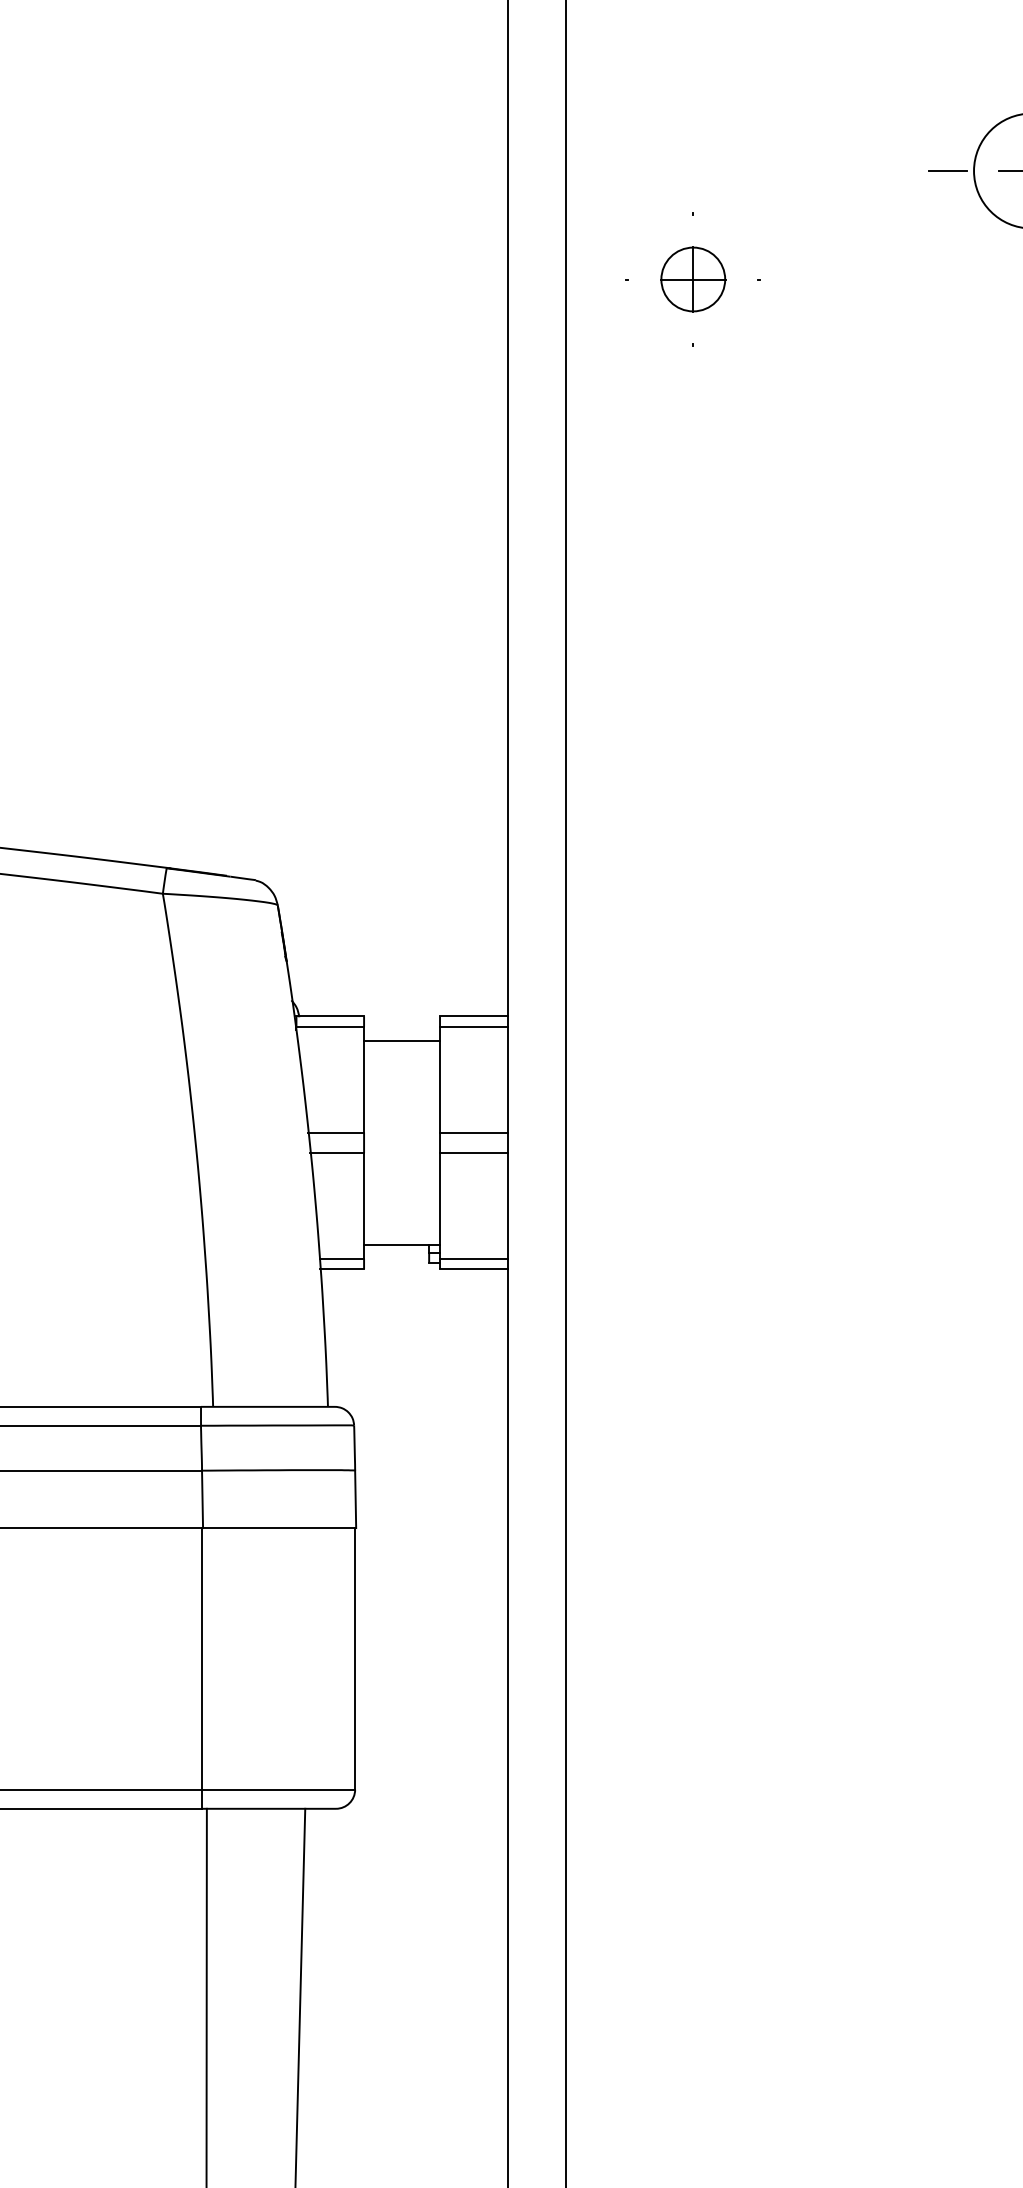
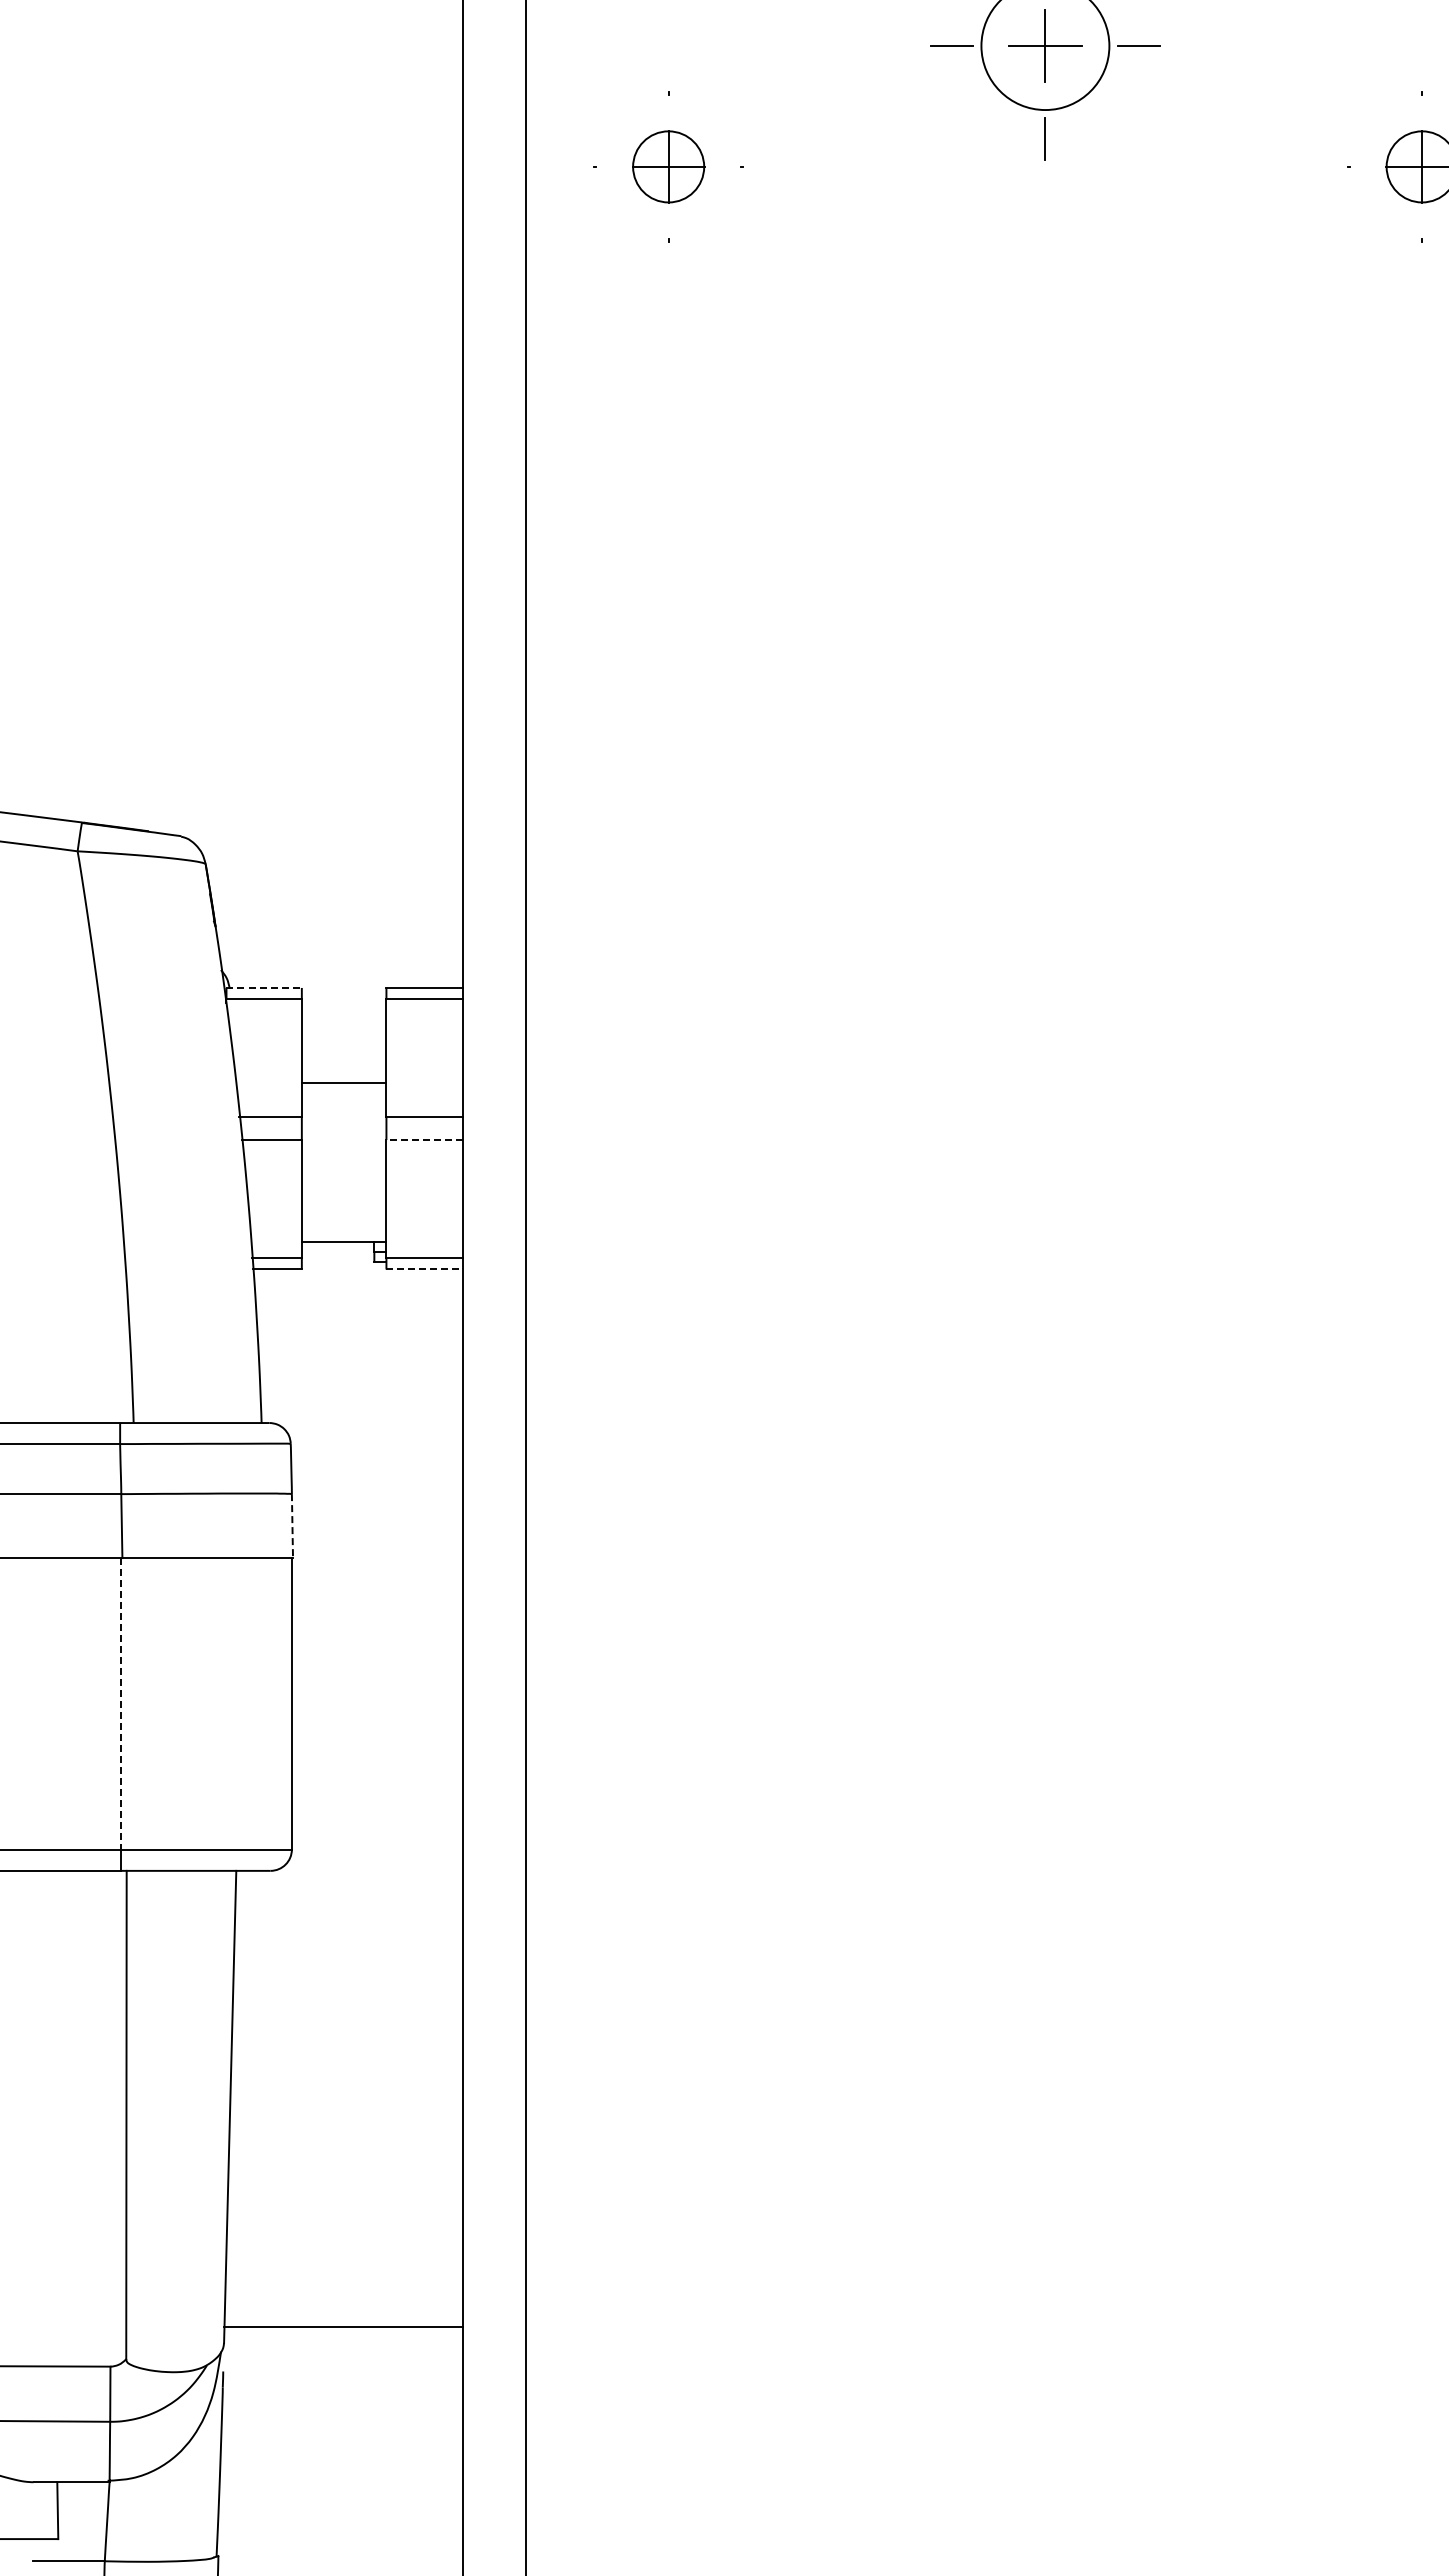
line: (330, 1015) -> (264, 987), solid -> dashed
line: (401, 1040) -> (343, 1082), moved
line: (473, 1153) -> (423, 1140), solid -> dashed
line: (474, 1269) -> (424, 1269), solid -> dashed
line: (355, 1499) -> (292, 1526), solid -> dashed
line: (202, 1658) -> (121, 1703), solid -> dashed

